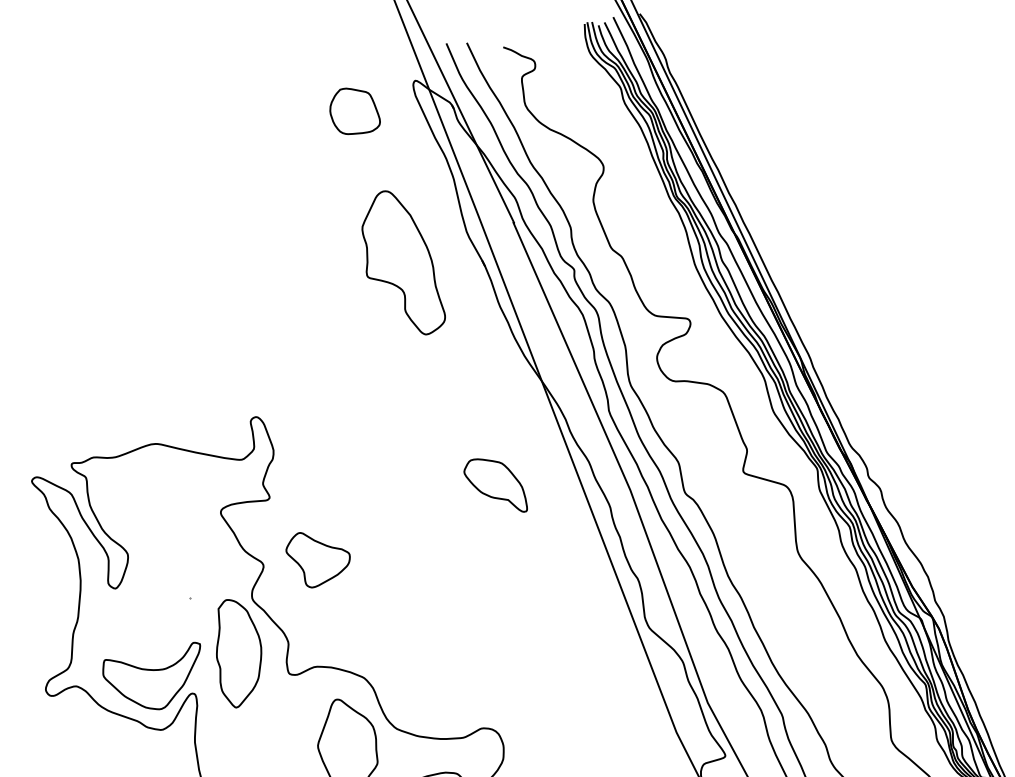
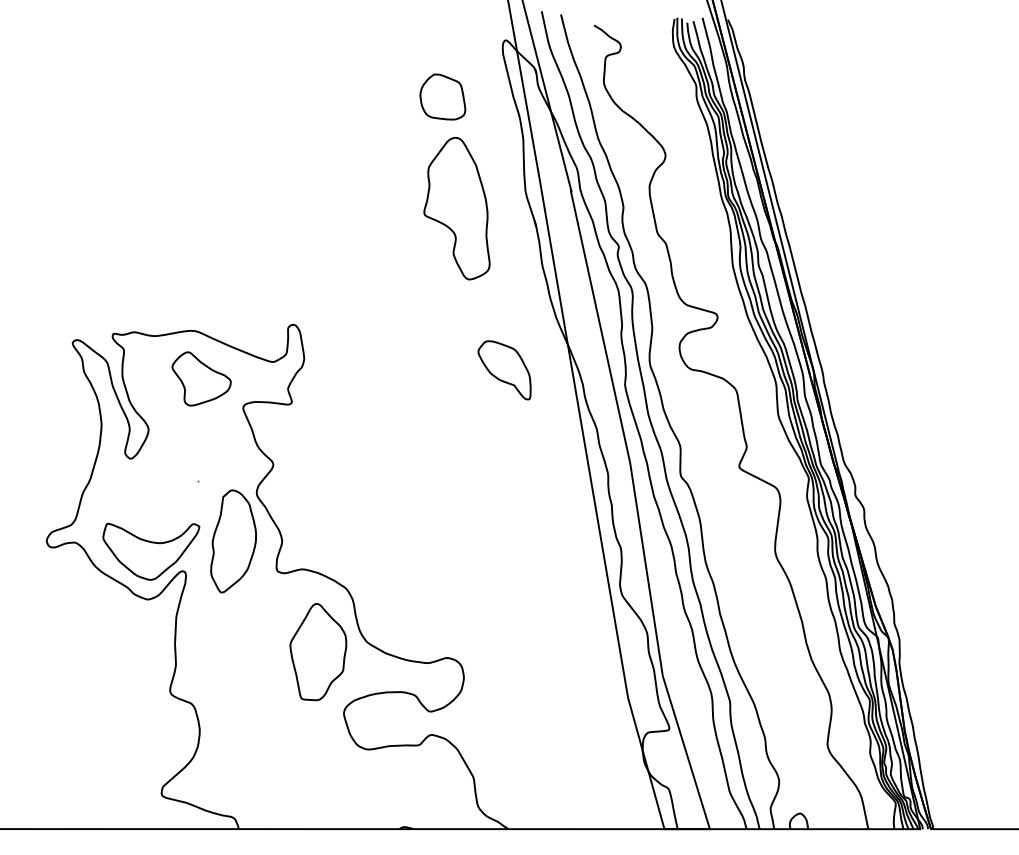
part: (353, 110) -> (442, 96), moved
part: (495, 486) -> (504, 370), moved
part: (318, 557) -> (201, 378), moved

